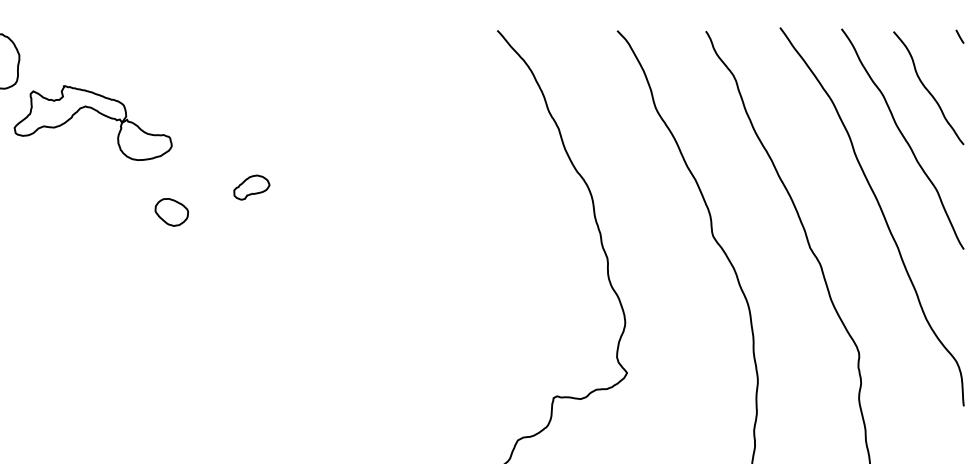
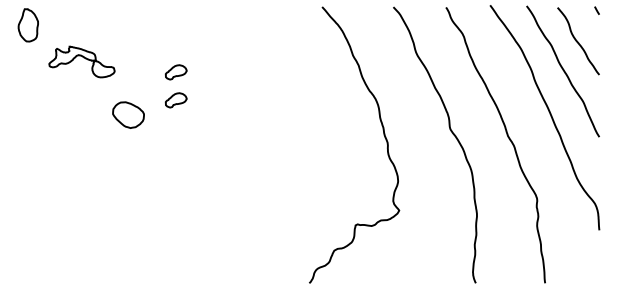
part: (92, 122) -> (81, 61), size x0.7
part: (250, 140) -> (175, 72), added
part: (171, 211) -> (128, 114), size x1.6

